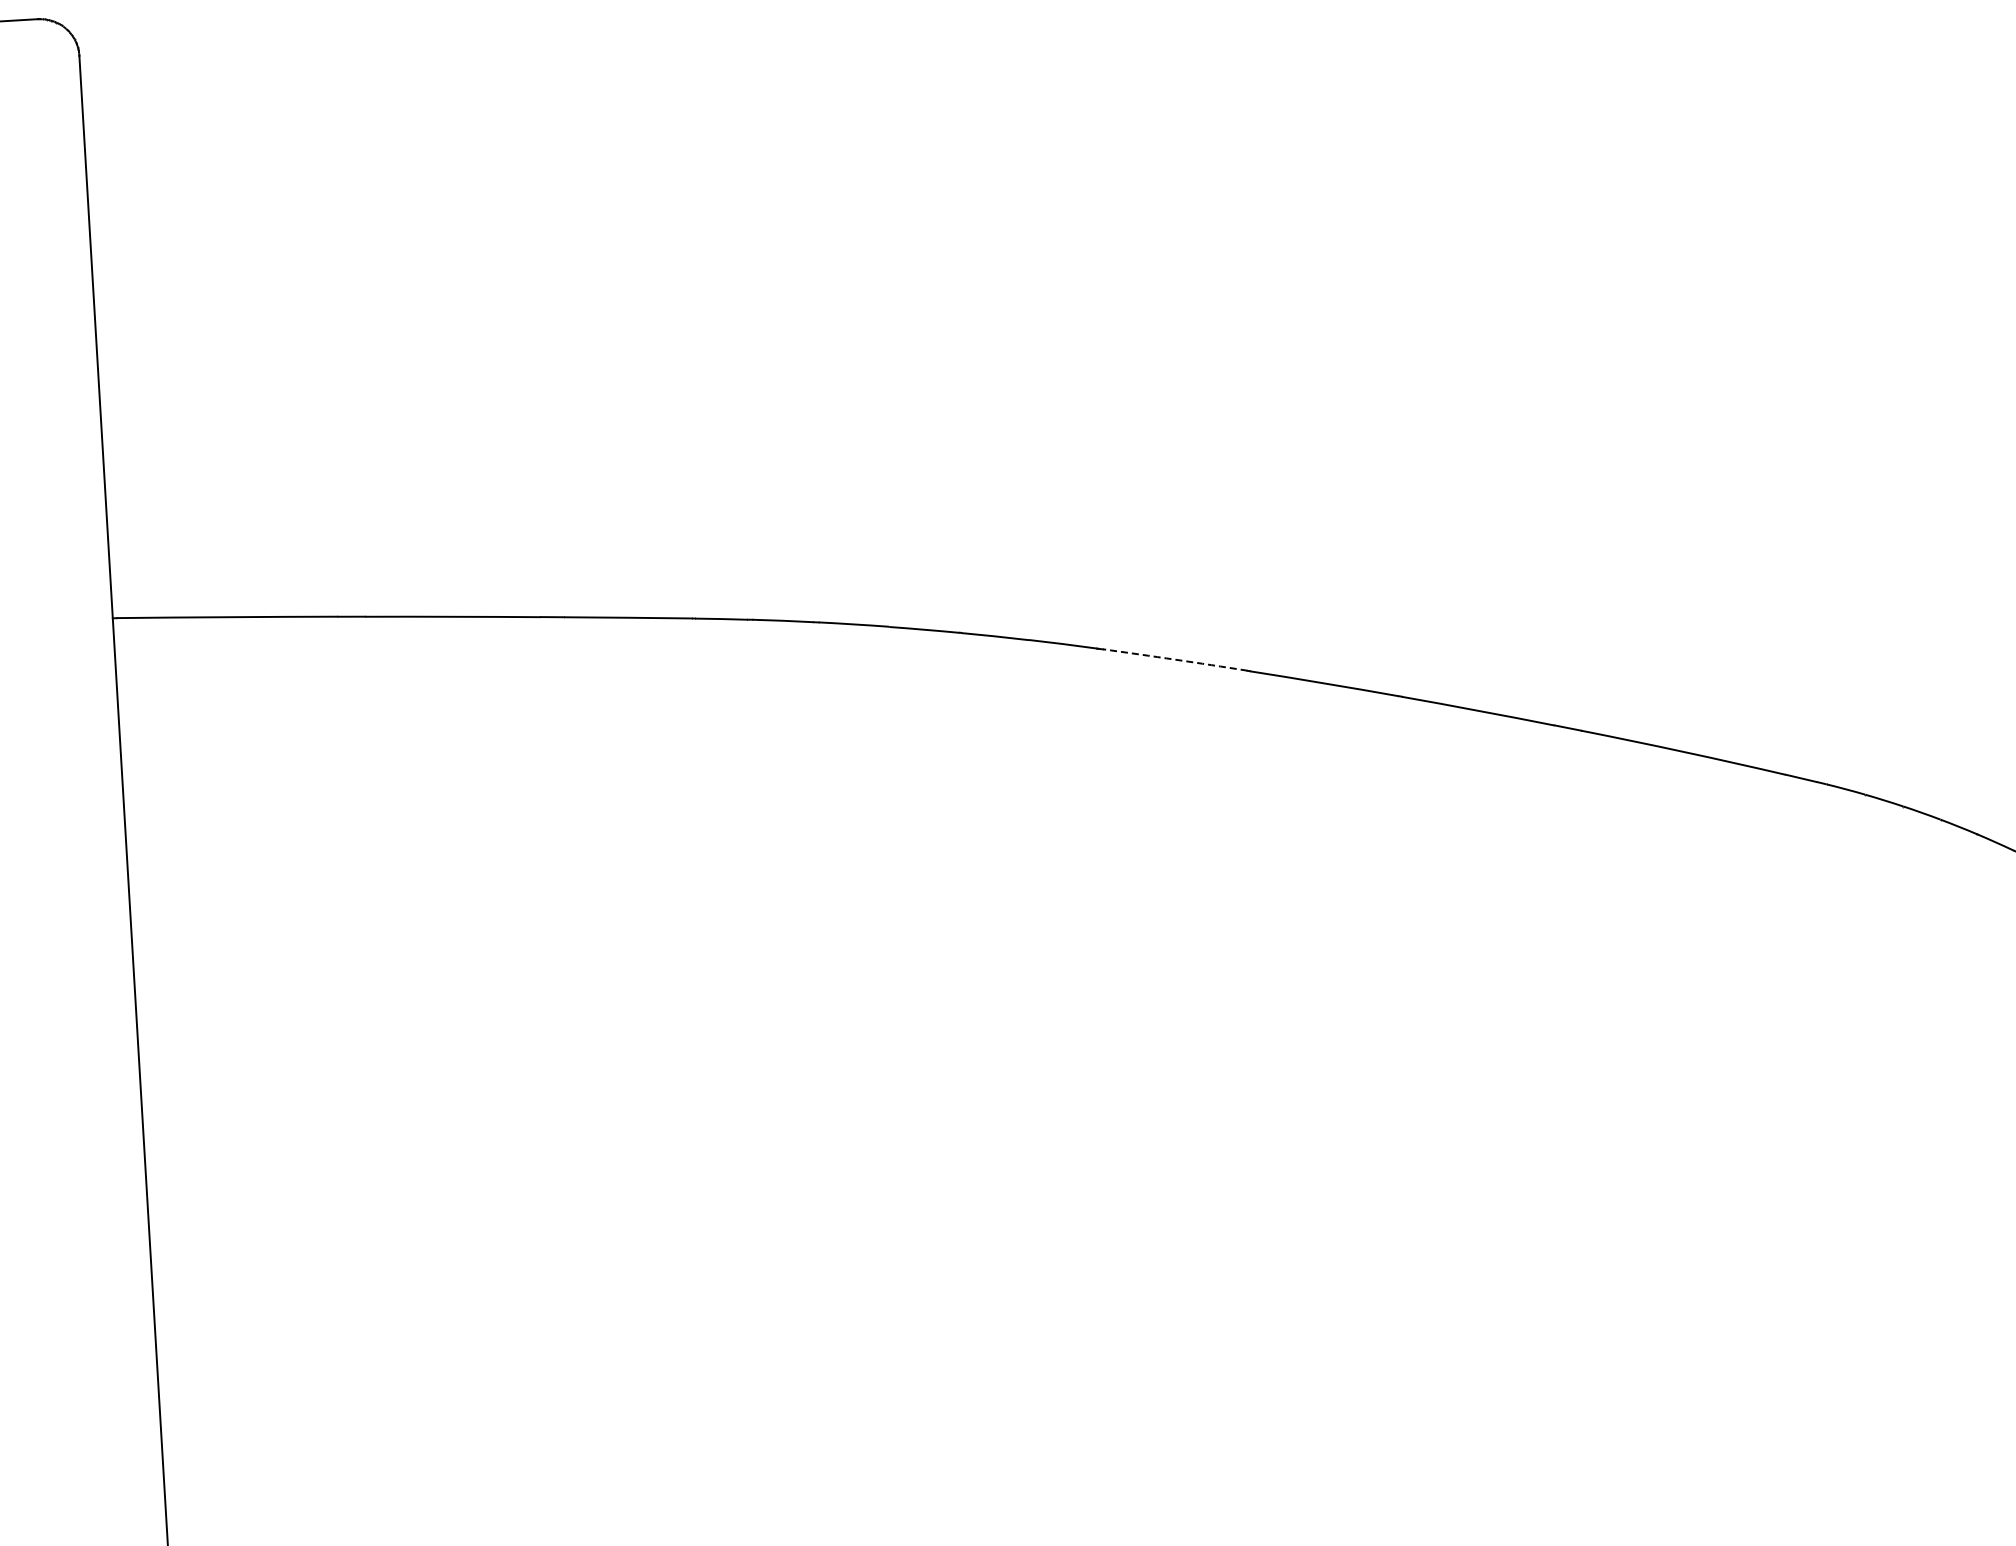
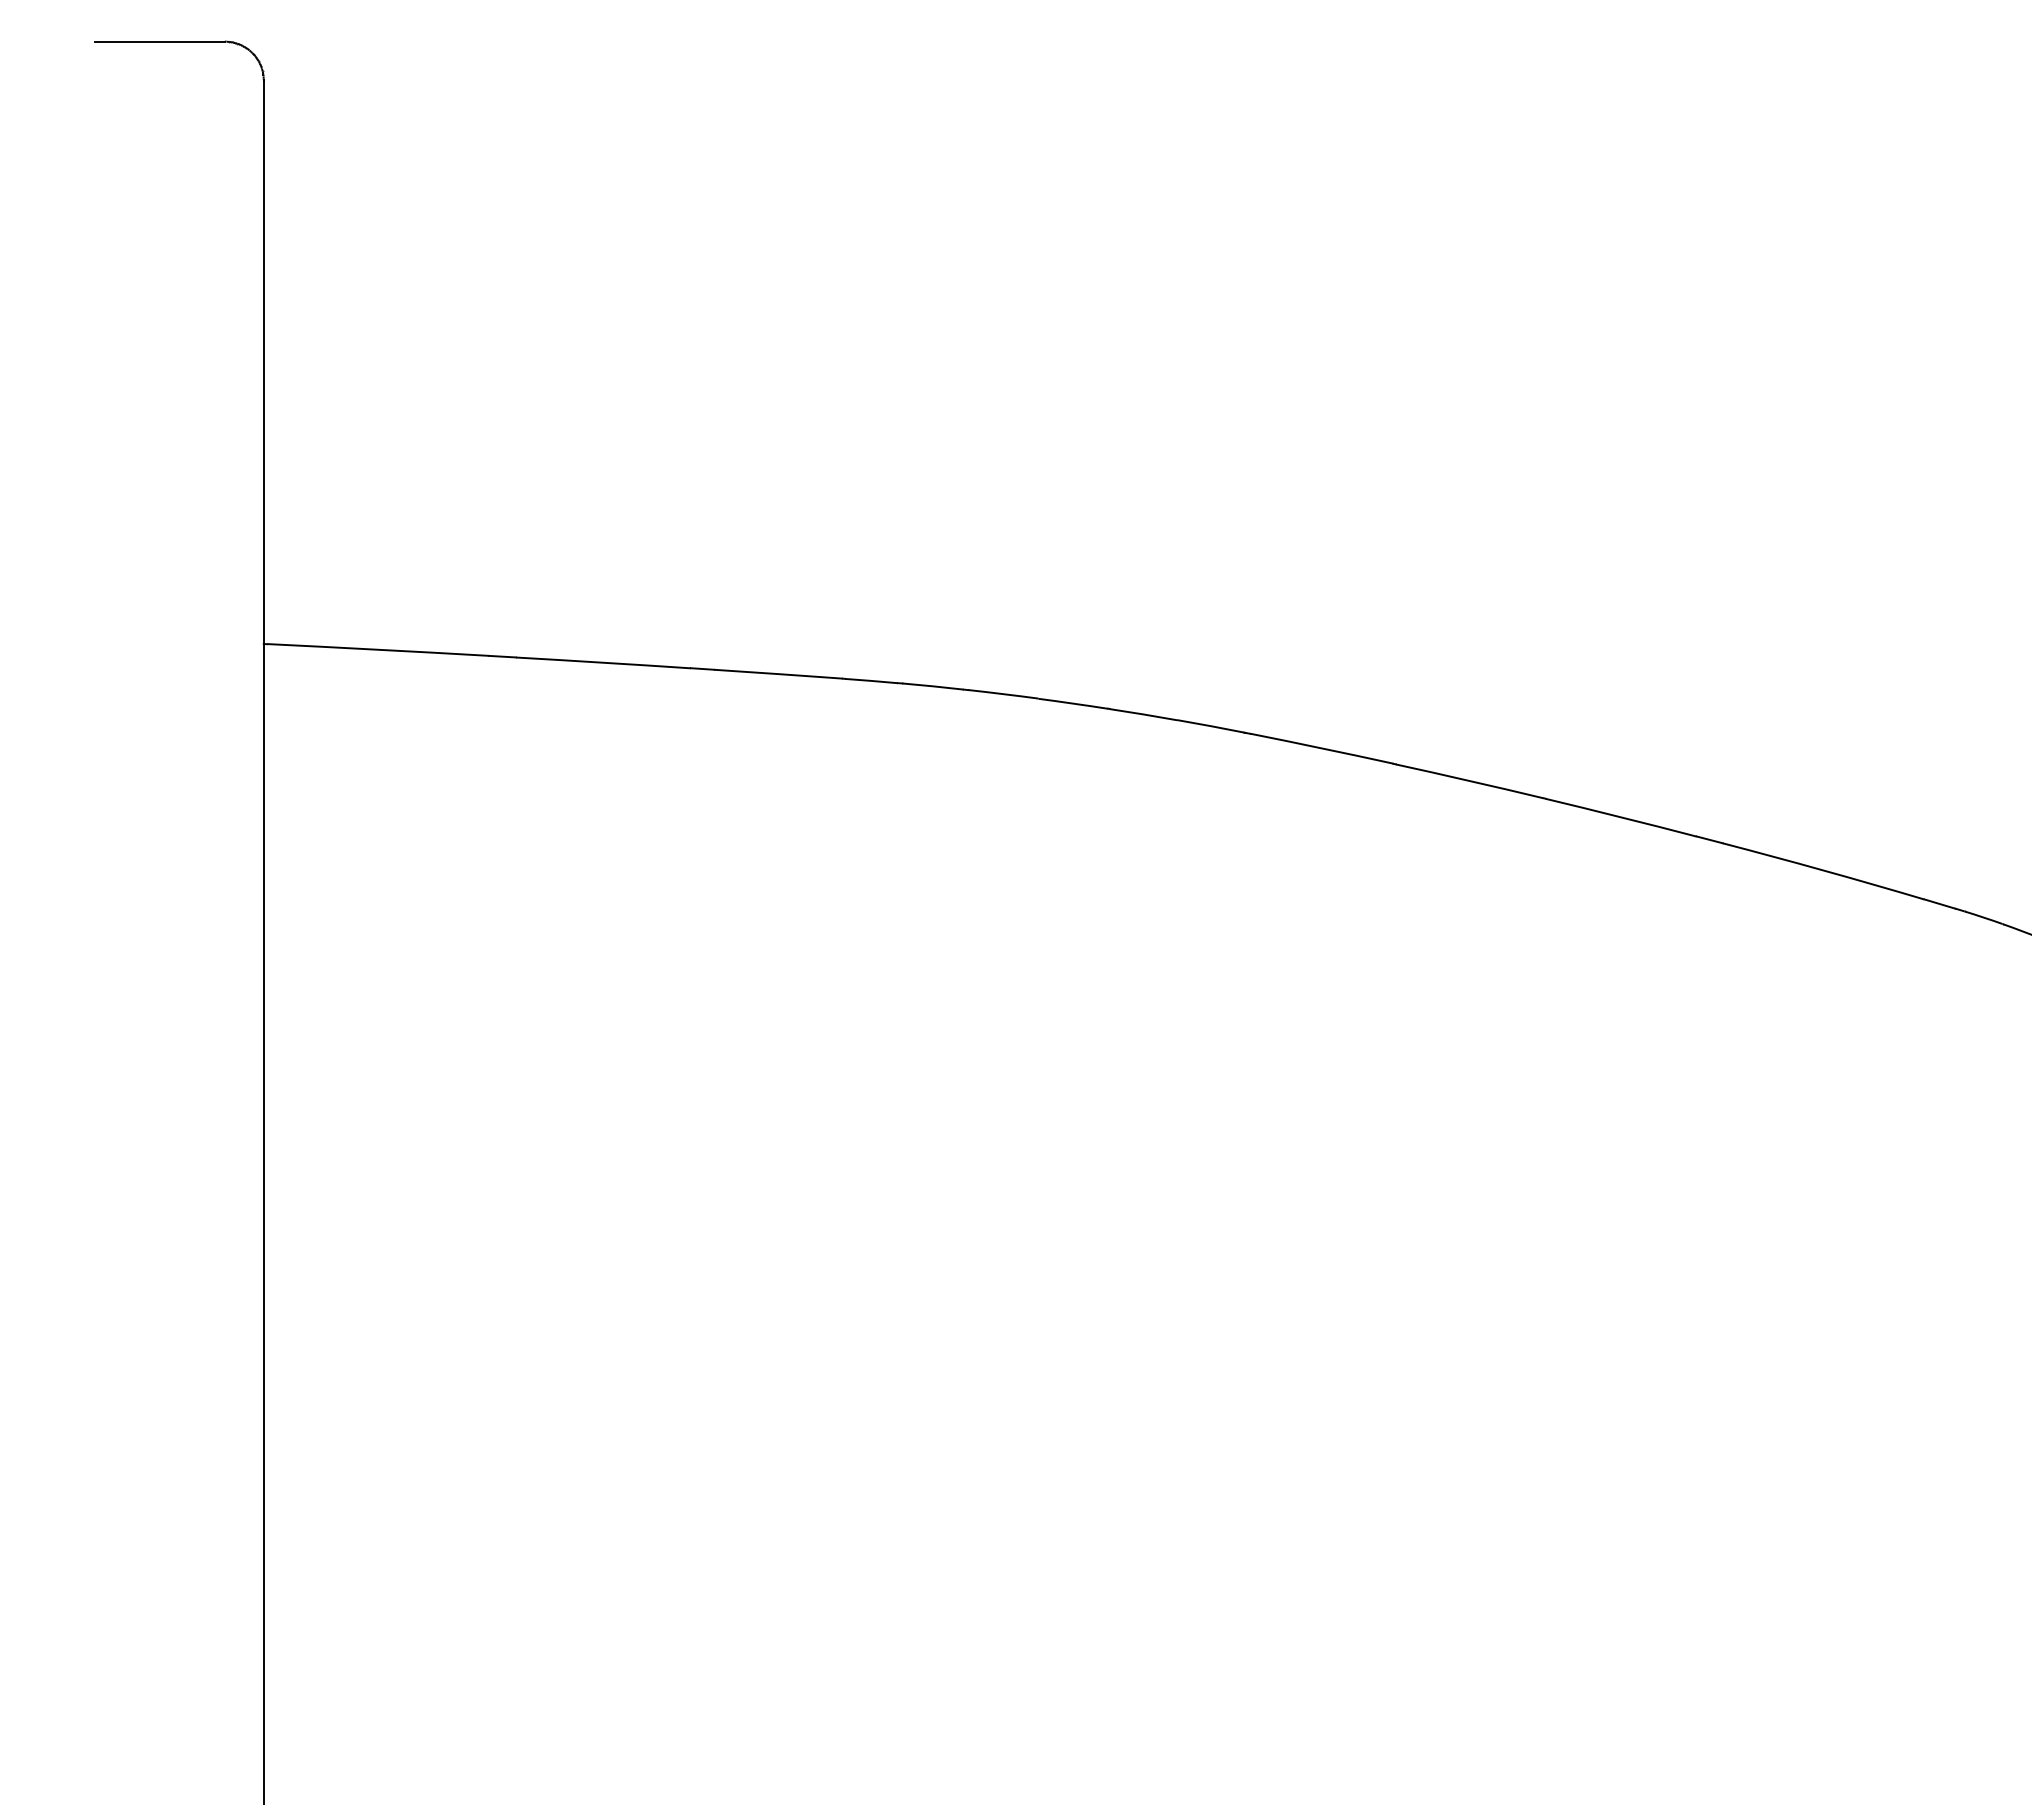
arc: (1174, 659) -> (1321, 748), dashed -> solid

